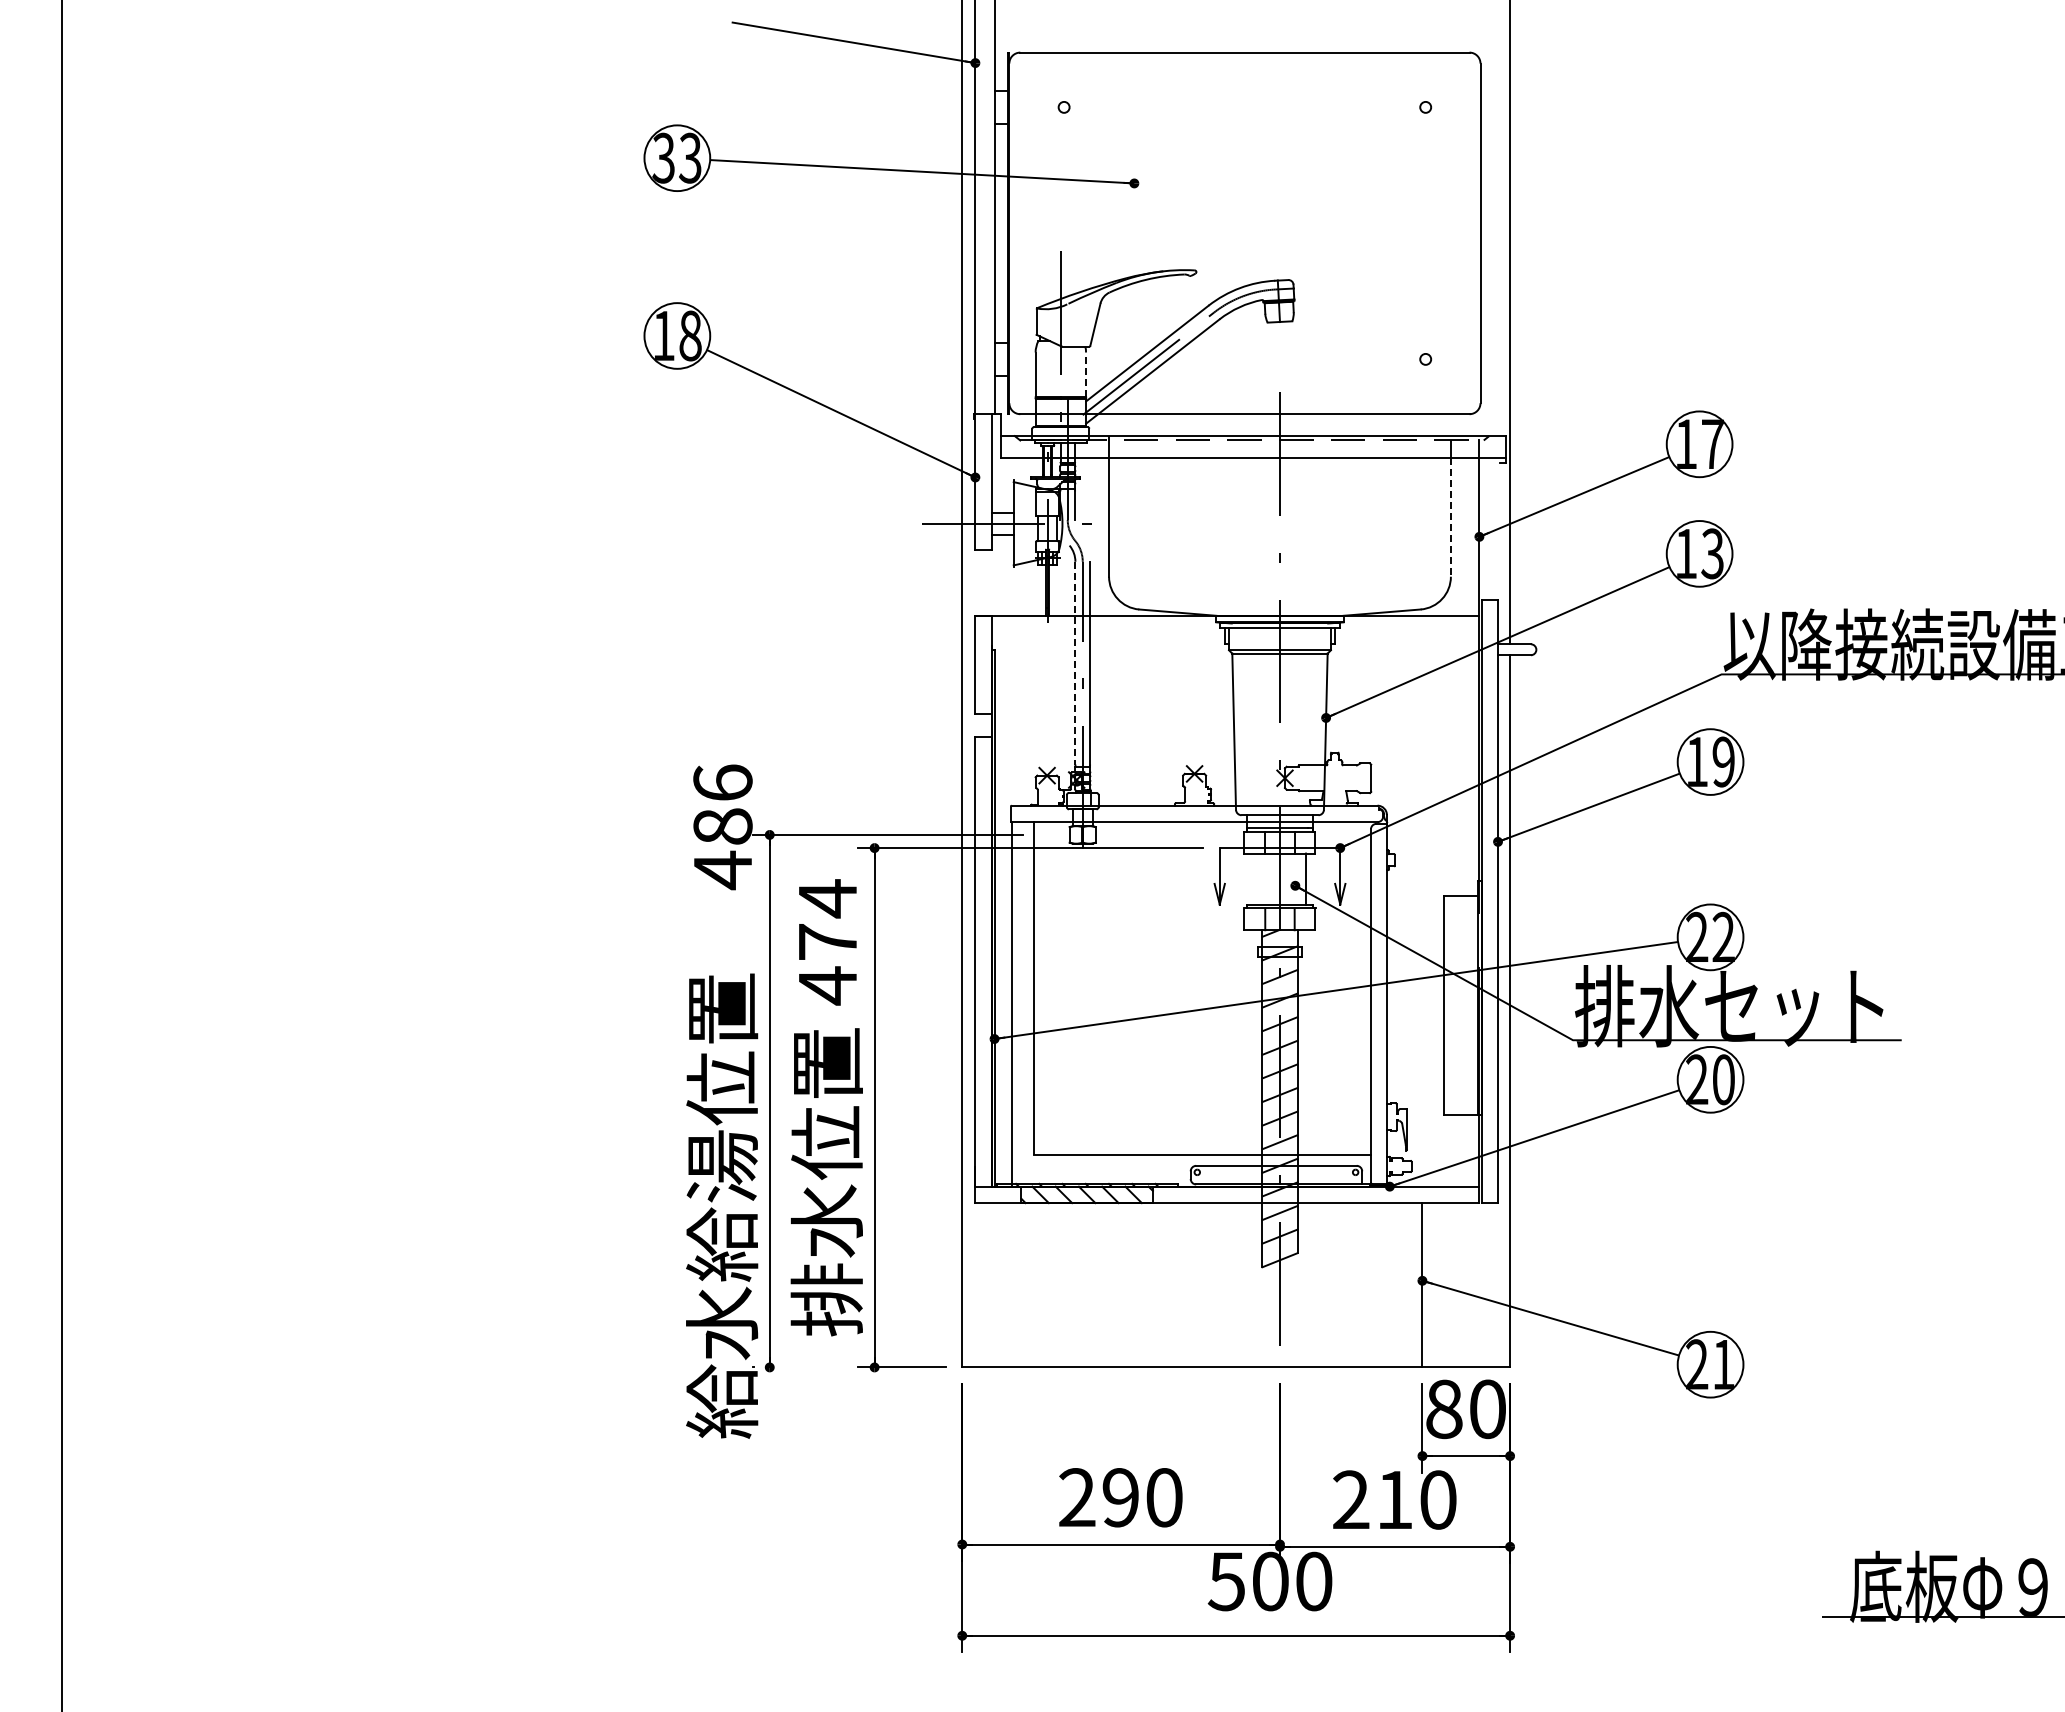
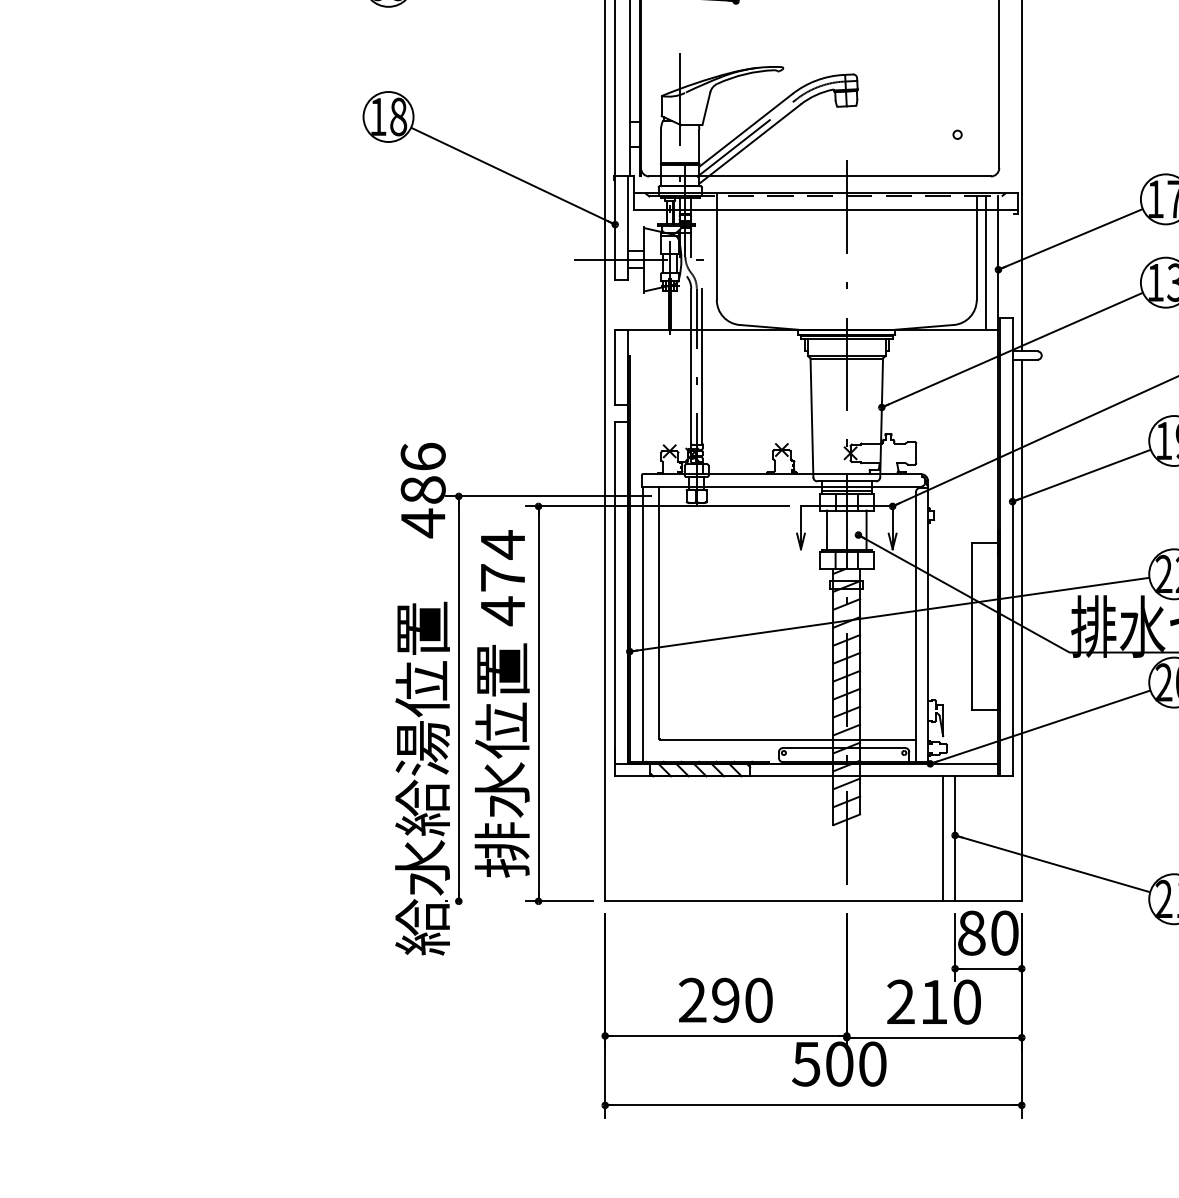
line: (1086, 374) -> (699, 146), dashed -> solid
line: (1450, 517) -> (976, 255), dashed -> solid
line: (1462, 527) -> (985, 262), added
line: (1075, 663) -> (691, 366), dashed -> solid
line: (1253, 879) -> (826, 530), added
line: (1405, 1285) -> (942, 839), added

